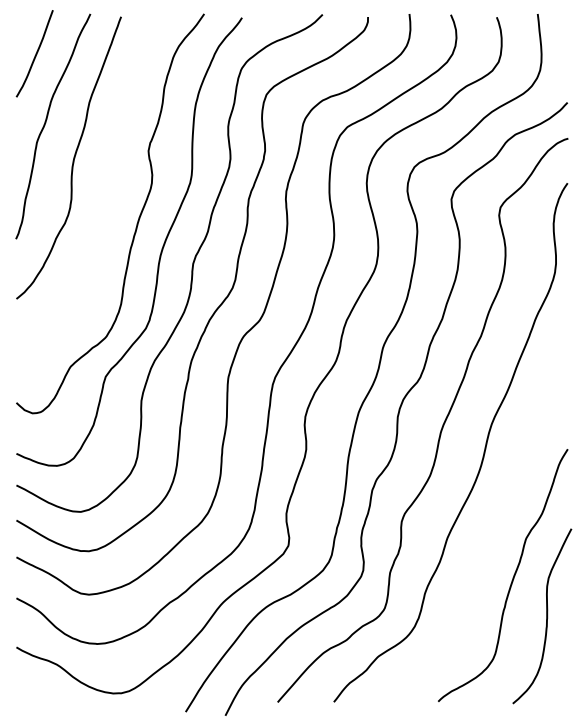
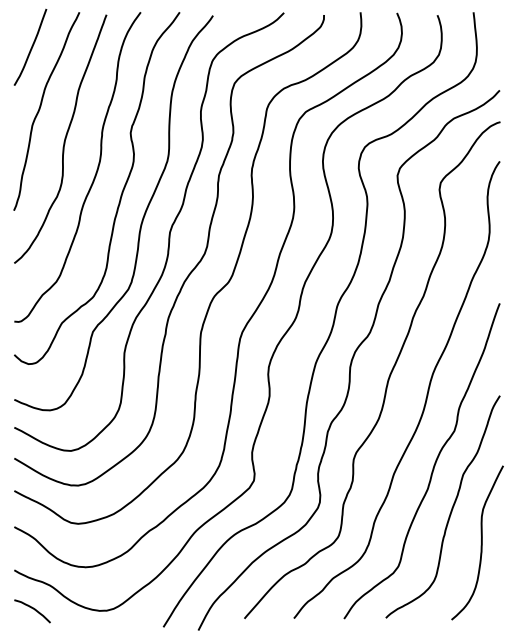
curve: (108, 196) -> (95, 173), added
curve: (492, 527) -> (433, 464), added
curve: (37, 691) -> (32, 609), added

